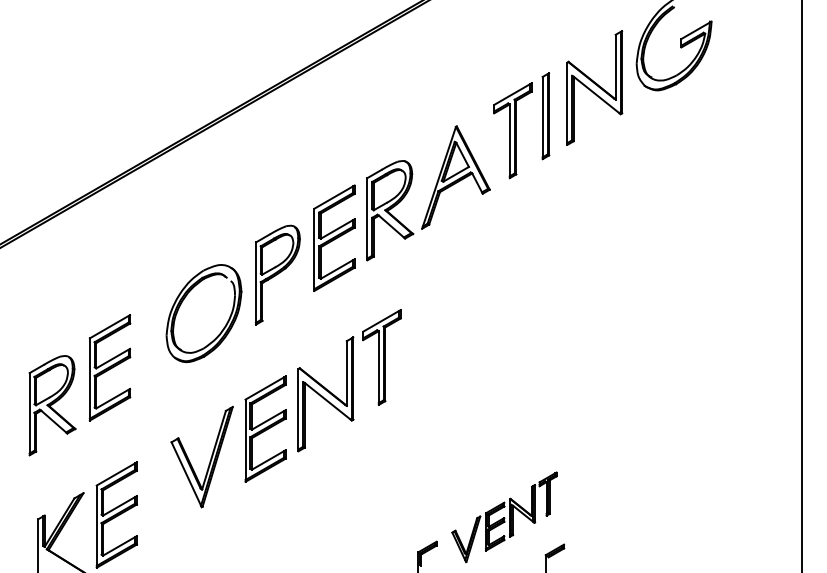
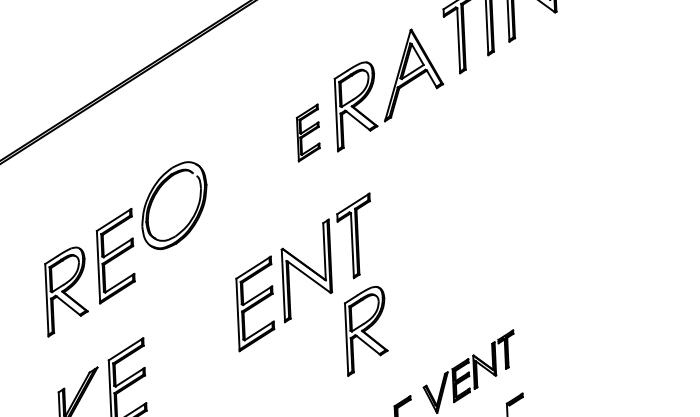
part: (334, 237) -> (308, 132), size x0.6
part: (277, 274) -> (259, 167), removed
part: (203, 313) -> (173, 205), moved
part: (209, 461) -> (207, 334), removed
part: (390, 465) -> (366, 330), added

